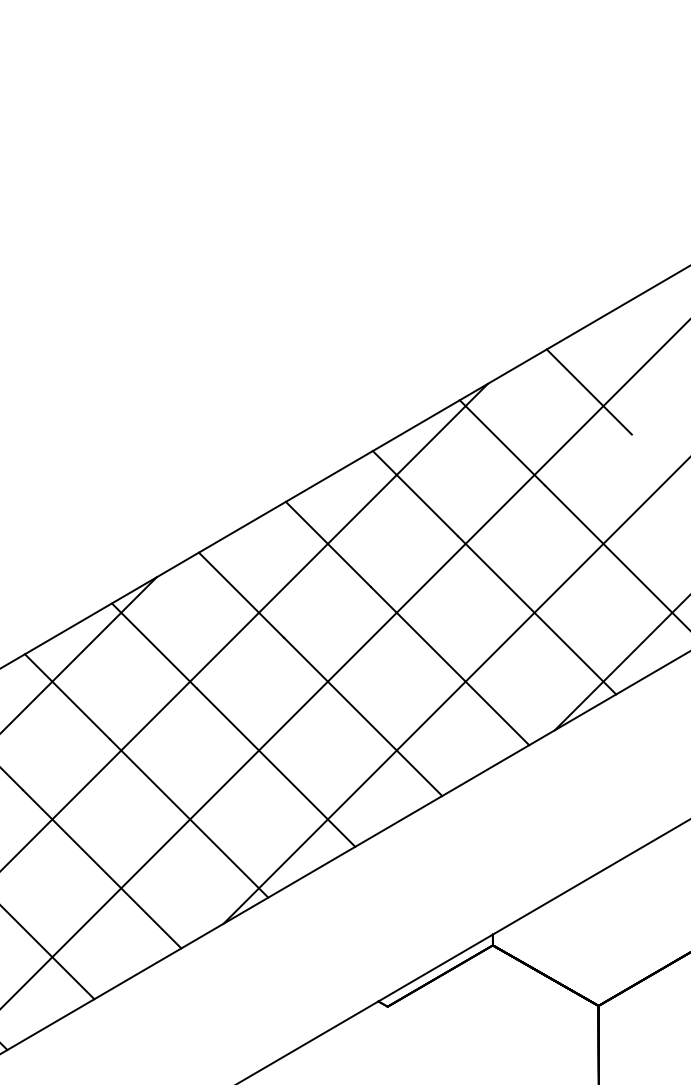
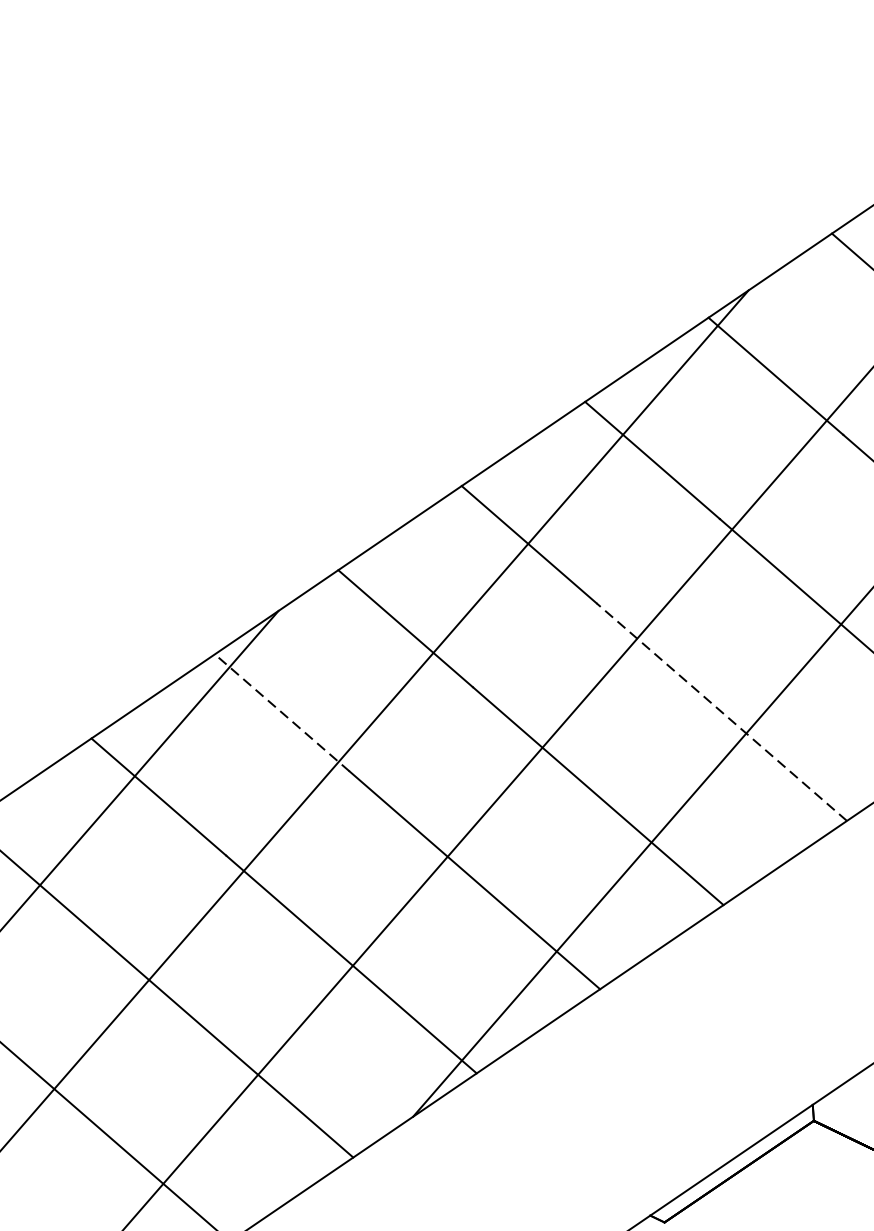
line: (154, 645) -> (282, 712), solid -> dashed
line: (450, 666) -> (722, 712), solid -> dashed

